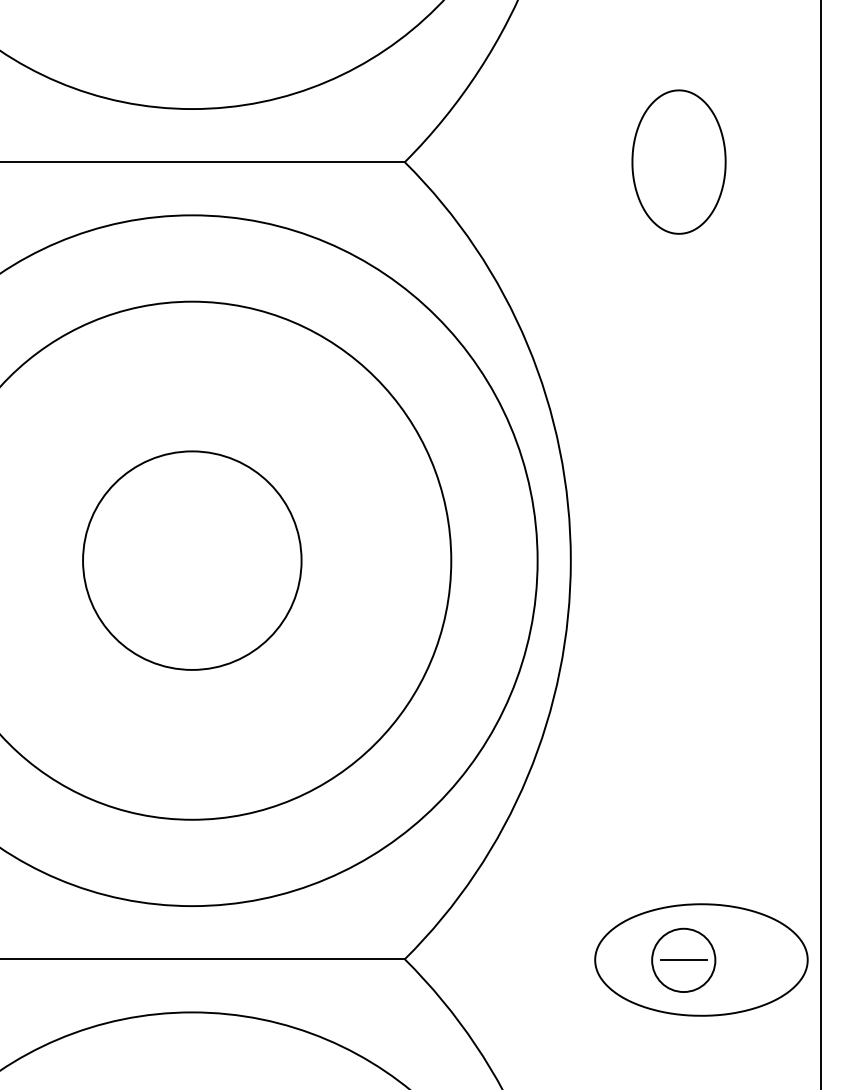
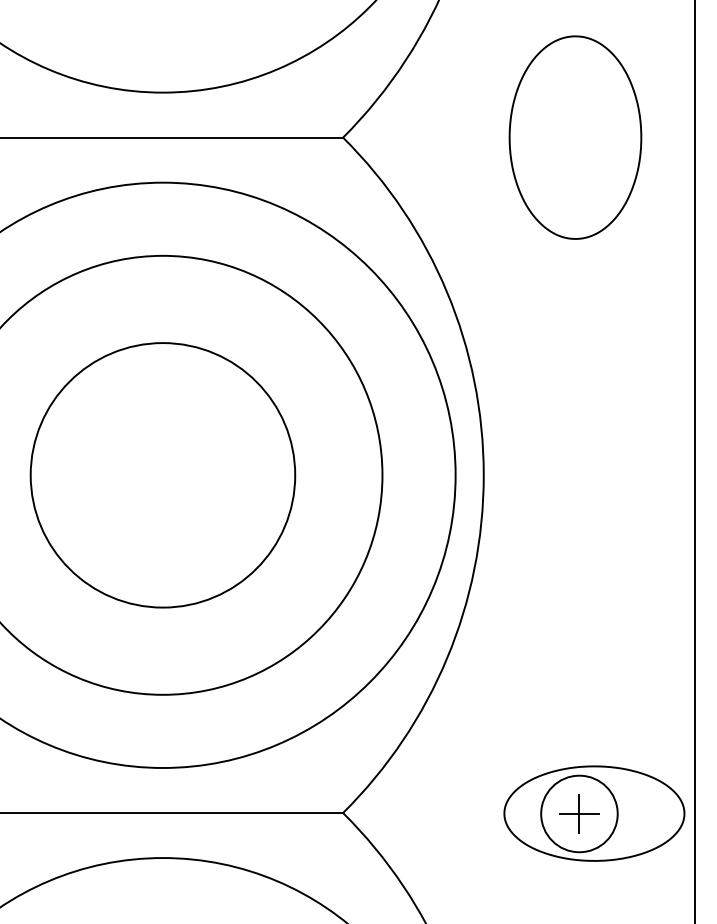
part: (678, 161) -> (574, 137), size x1.67
circle: (192, 560) -> (163, 475), size x1.43
circle: (683, 960) -> (579, 814), size x1.43
line: (683, 960) -> (579, 814), added

